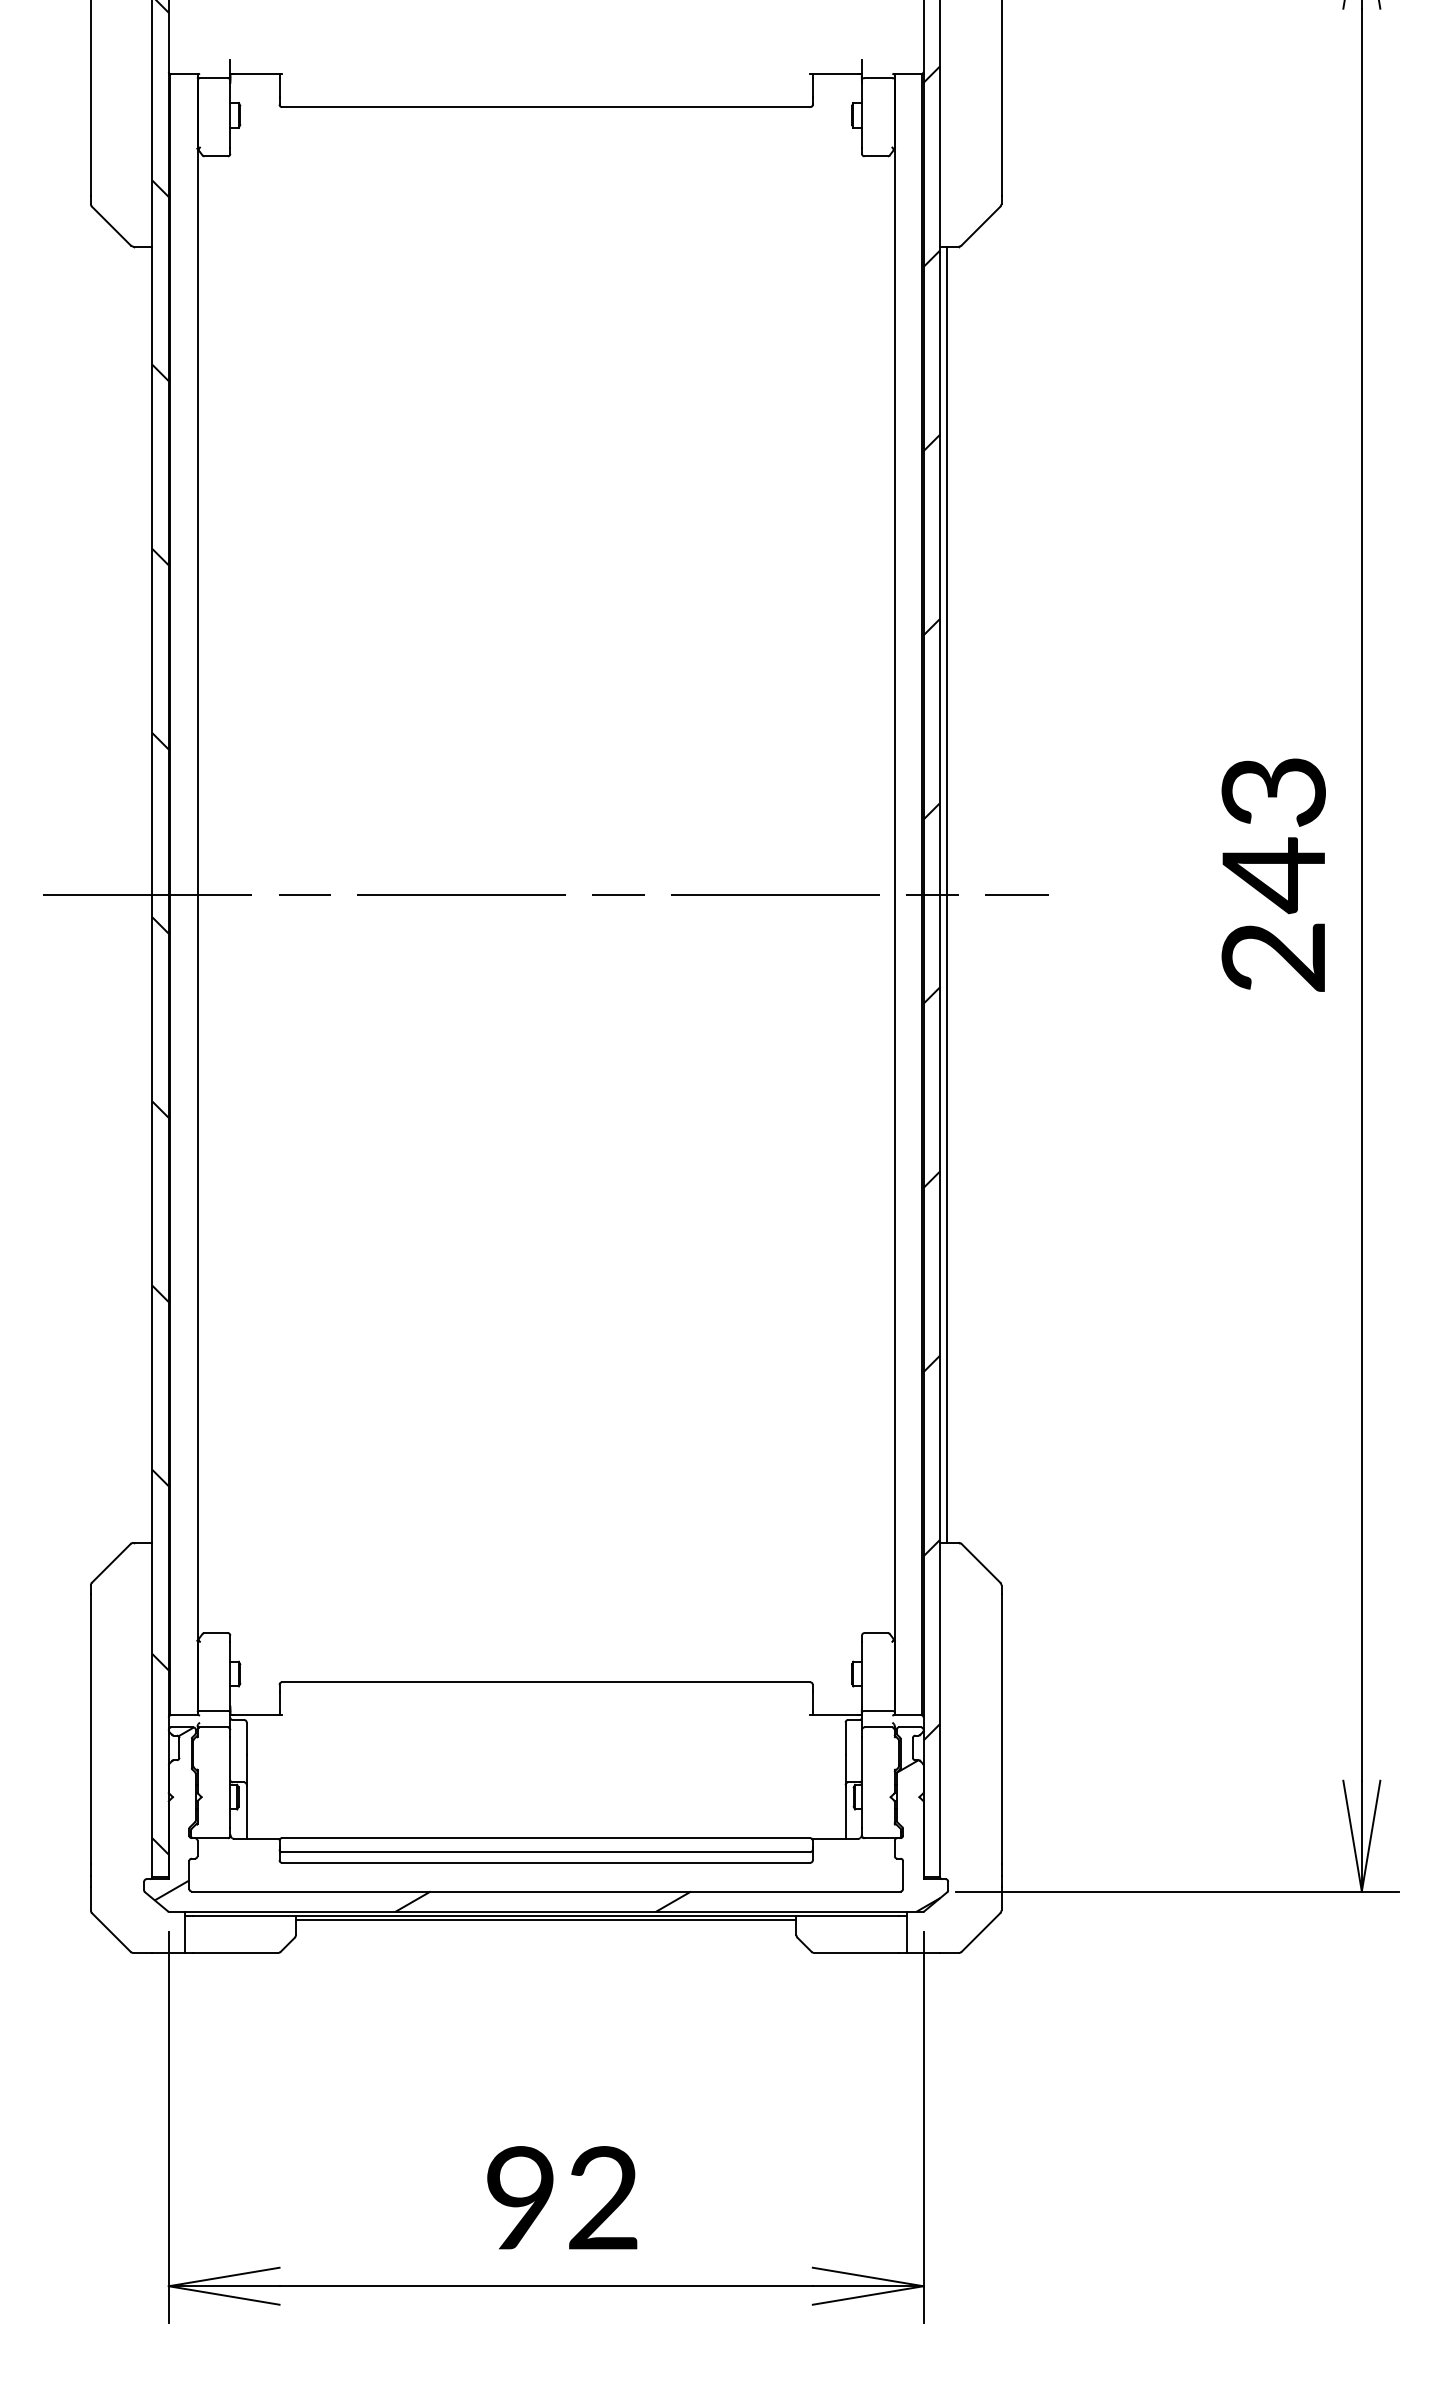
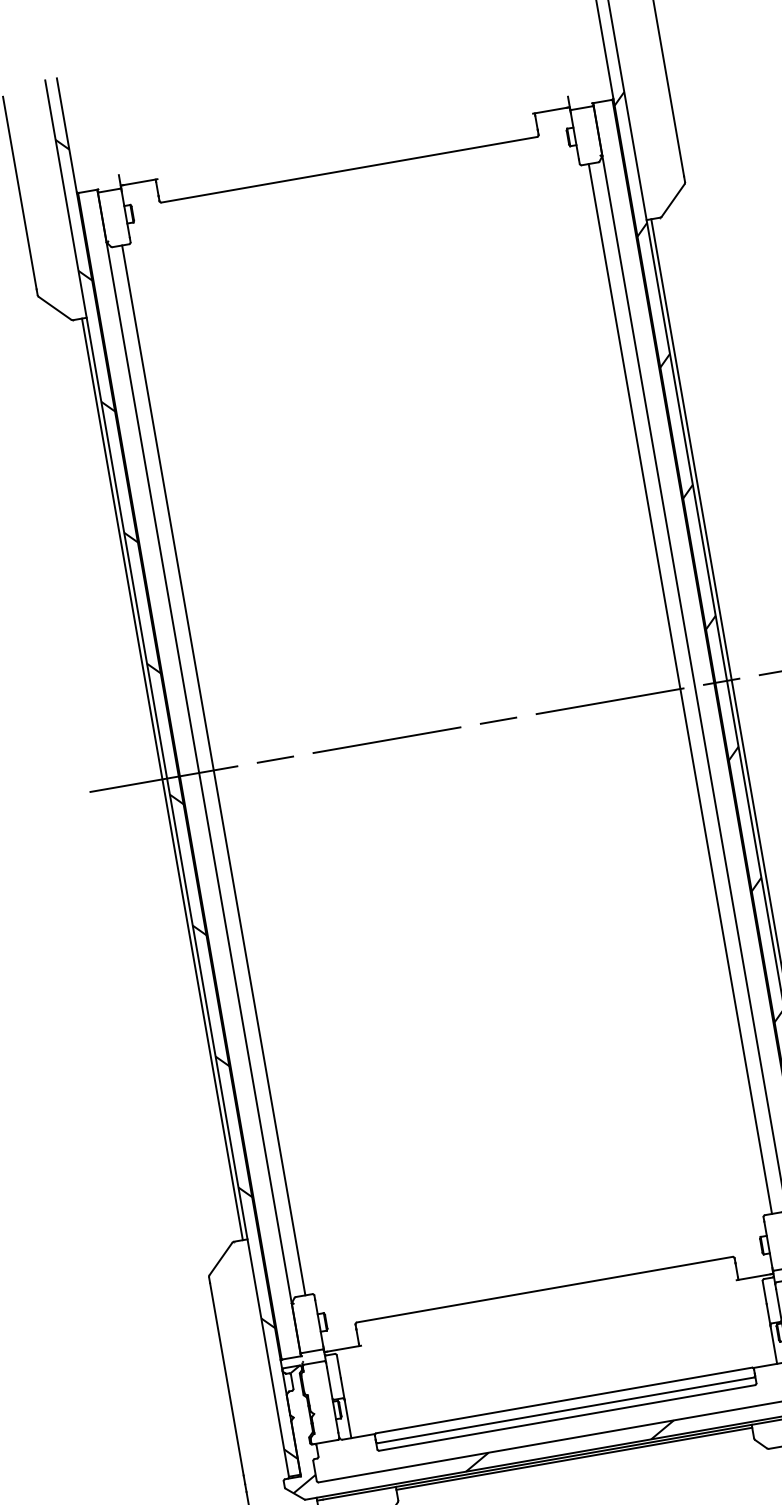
line: (145, 894) -> (162, 779), added
line: (218, 894) -> (214, 770), added
line: (874, 894) -> (680, 688), added

